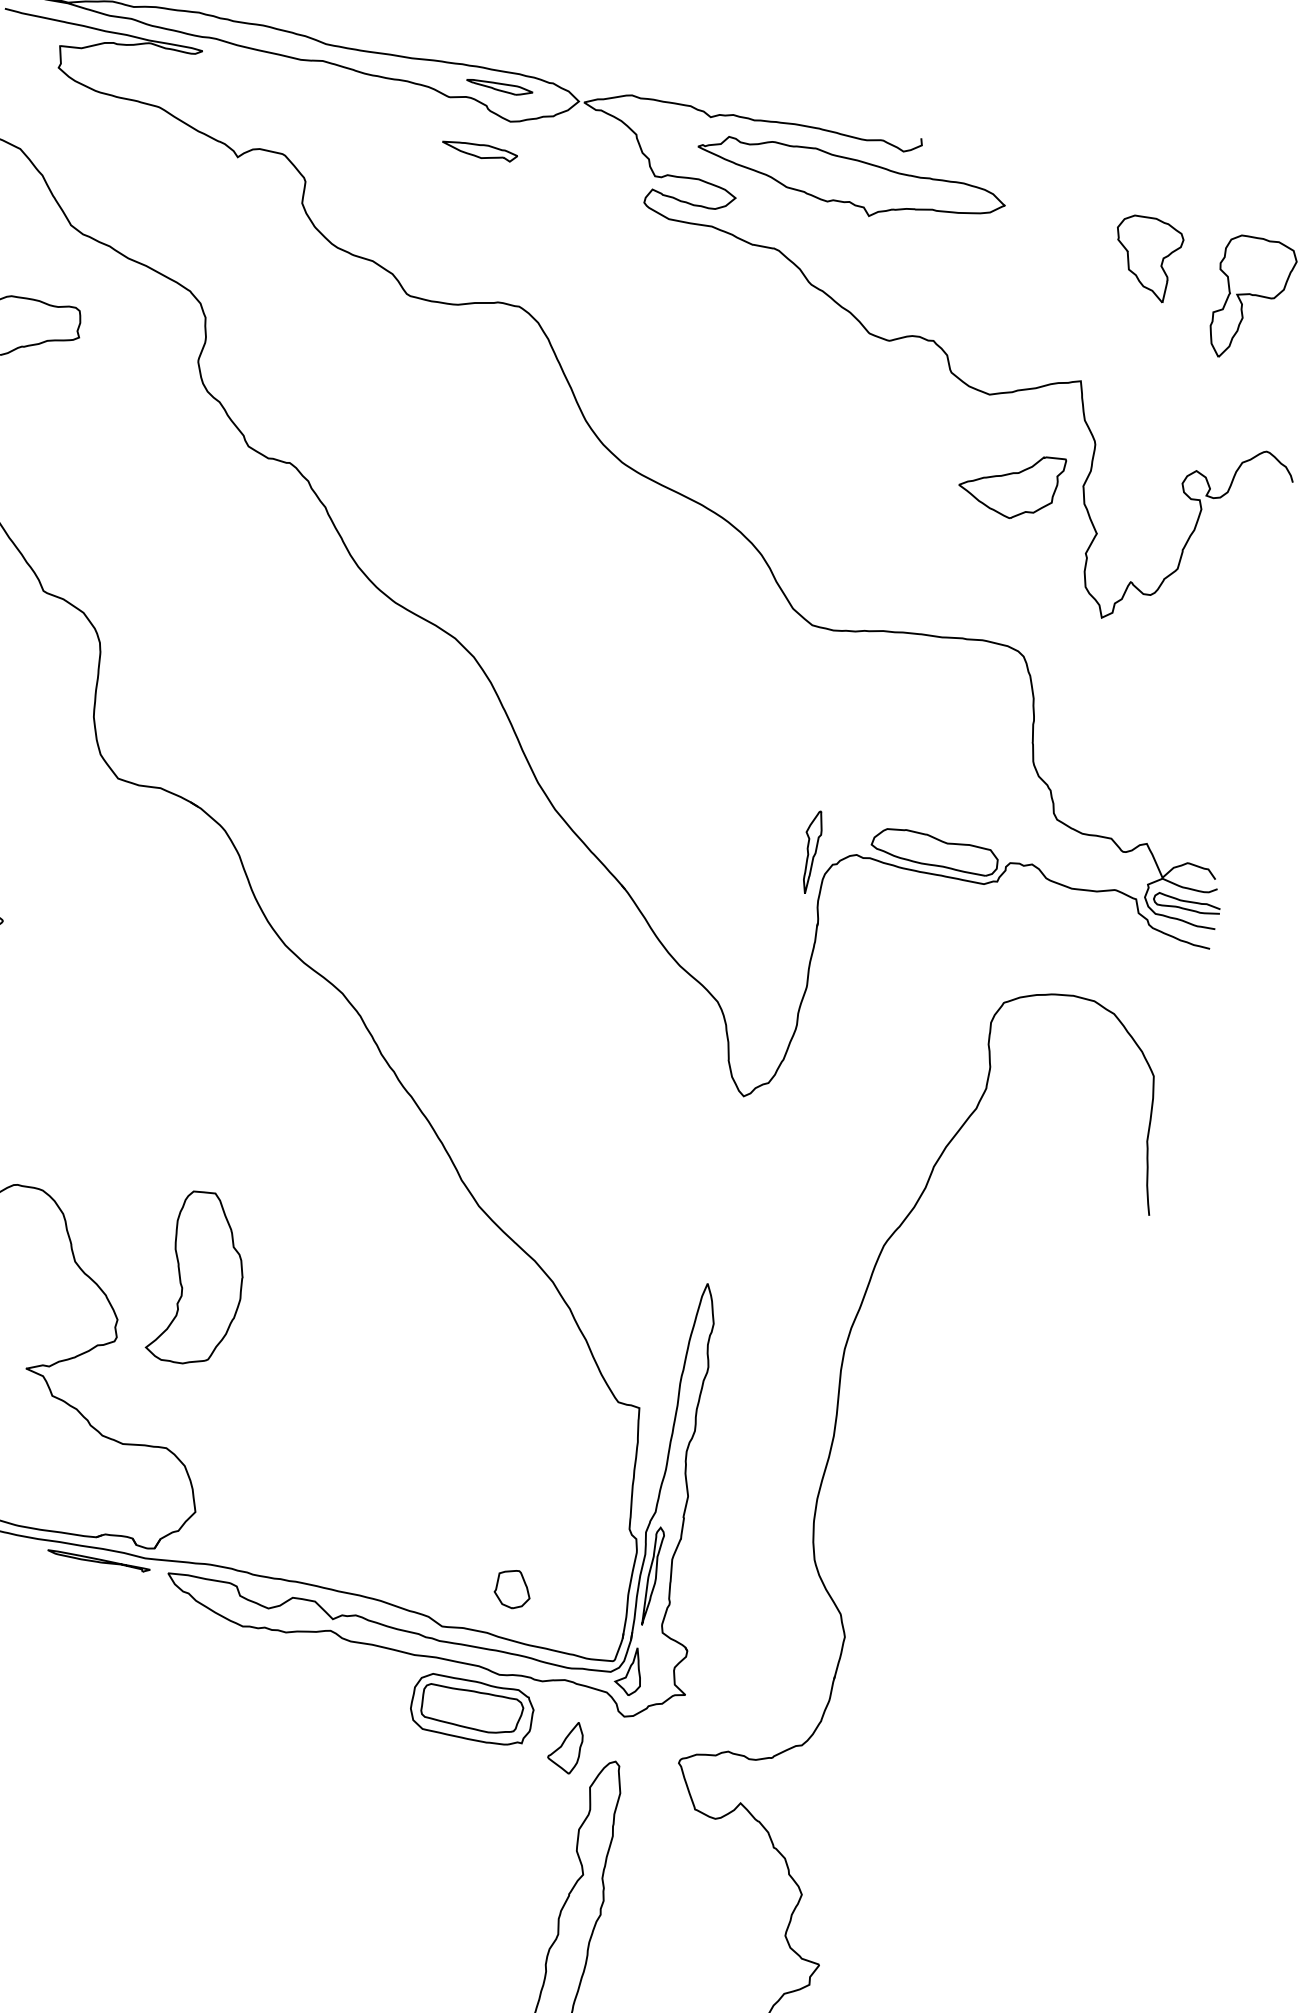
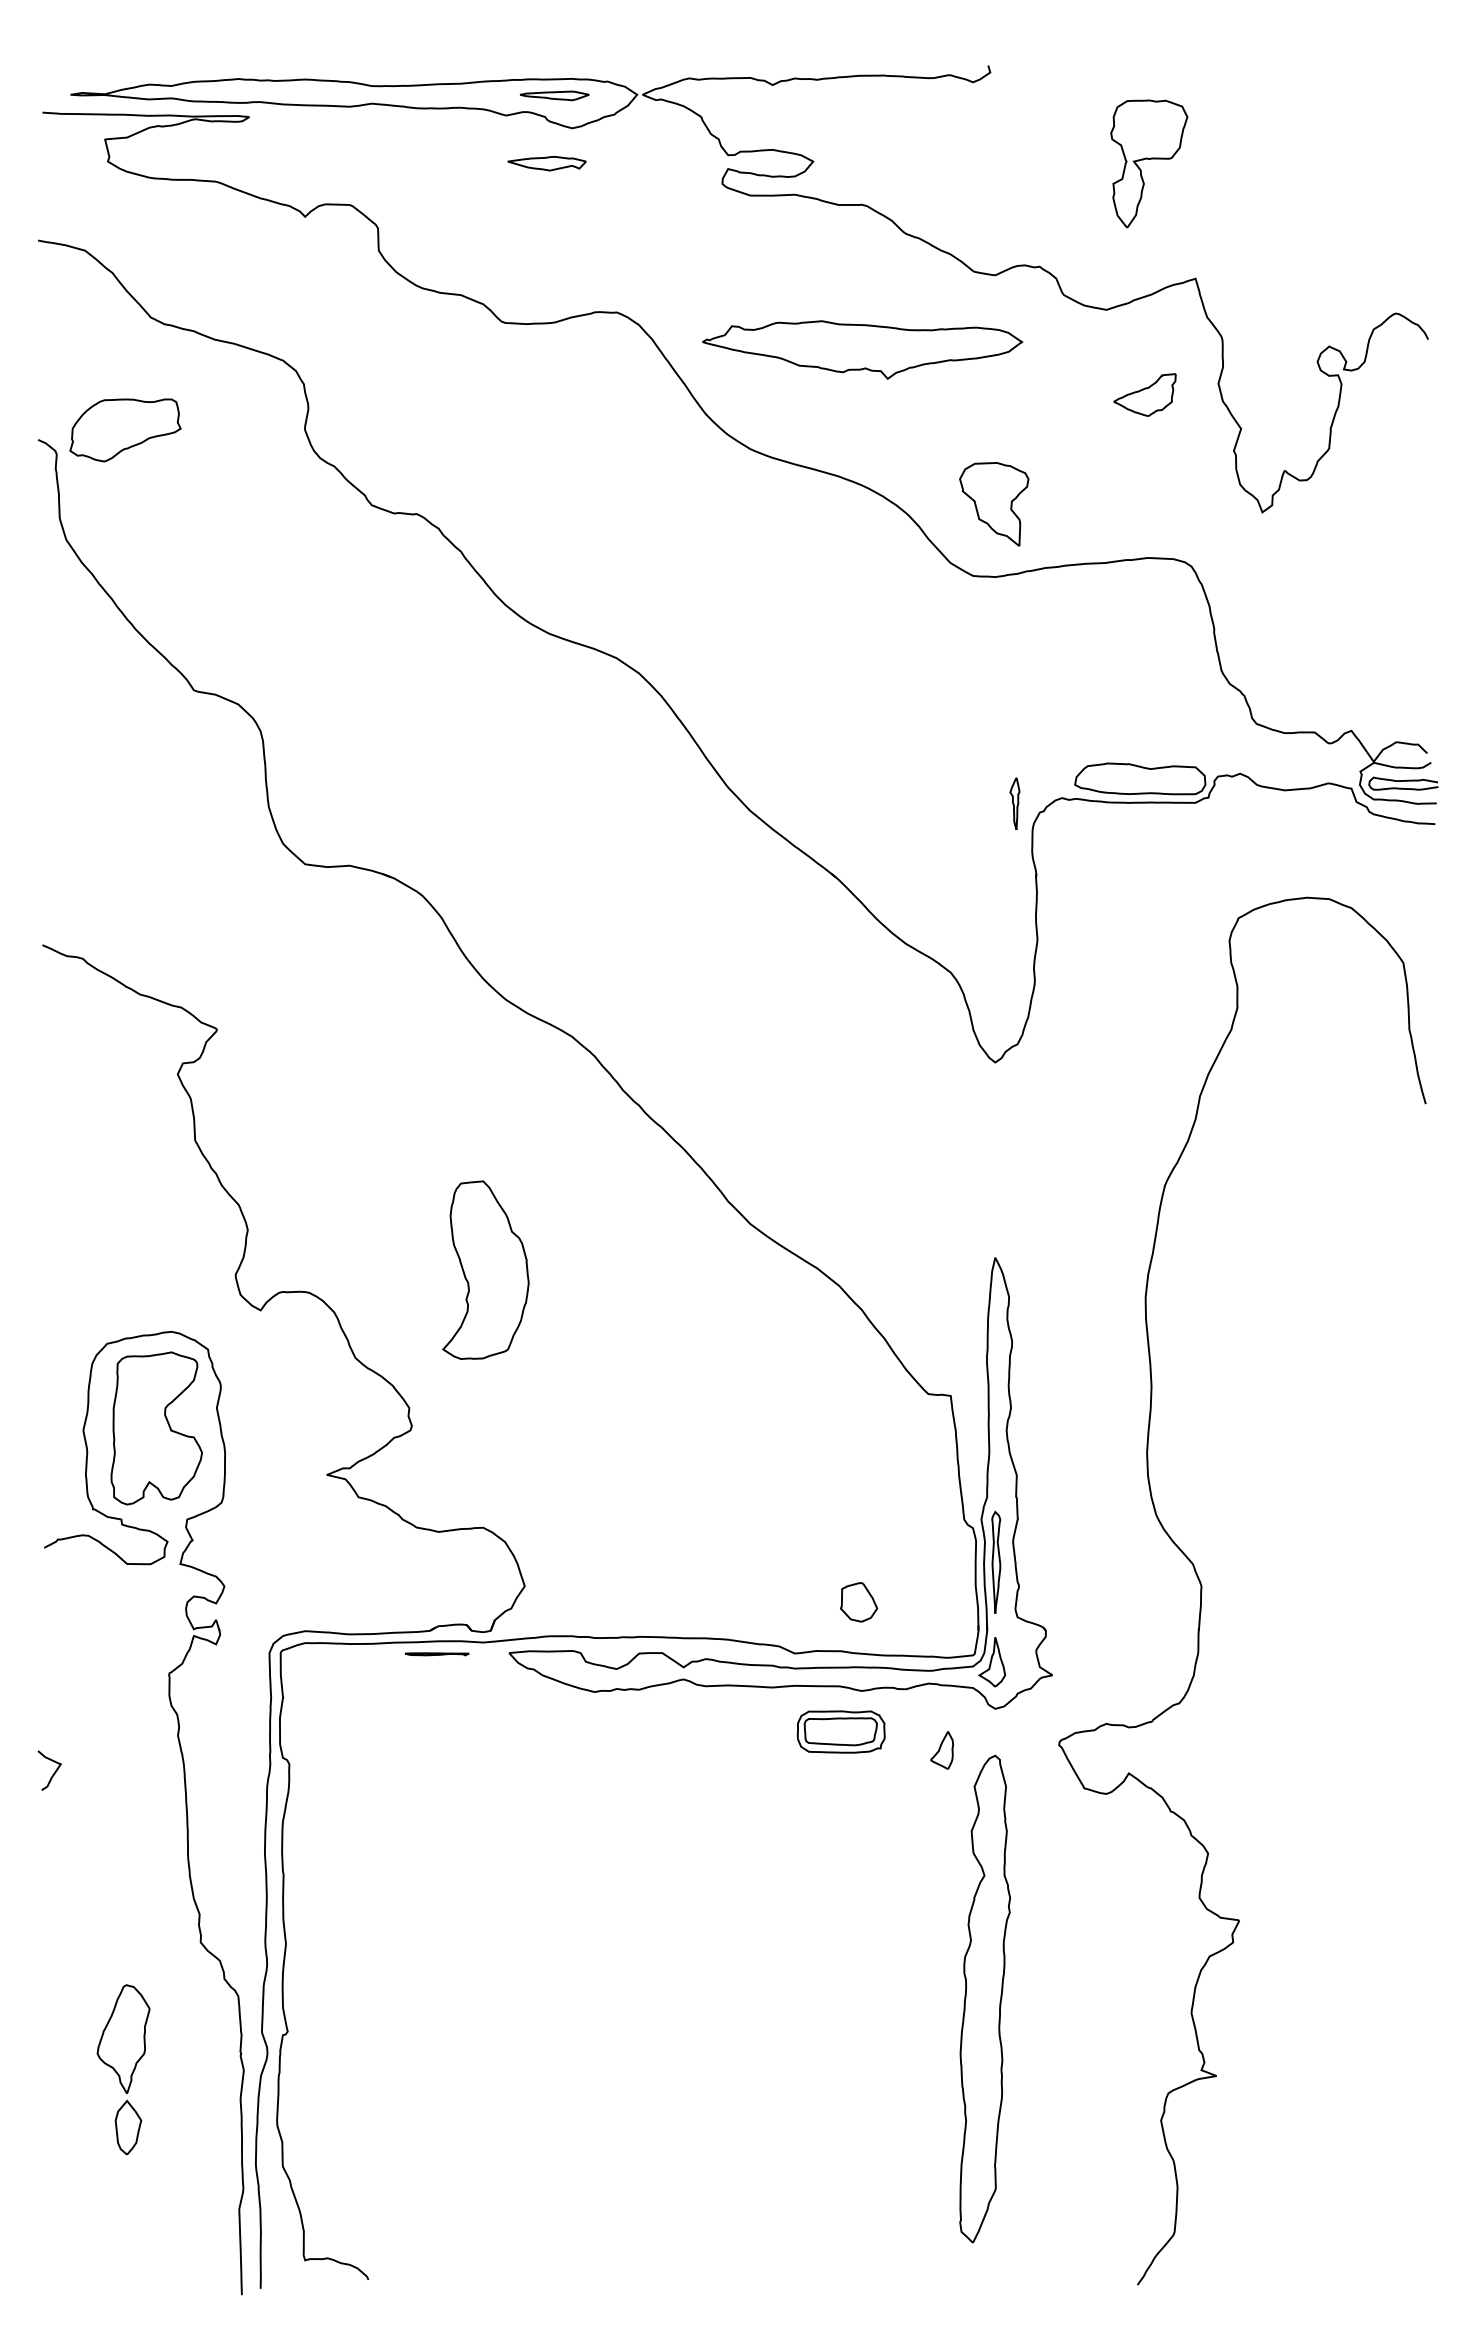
part: (850, 183) -> (862, 349), moved
part: (1146, 258) -> (994, 504), moved
part: (1251, 299) -> (1149, 163), moved
part: (1010, 482) -> (1144, 394), size x0.6
part: (810, 851) -> (1014, 803), size x0.6
part: (201, 1278) -> (485, 1269), moved
part: (98, 1561) -> (436, 1654), size x0.6
part: (472, 1709) -> (841, 1731), size x0.7
part: (565, 1746) -> (941, 1750), size x0.7

